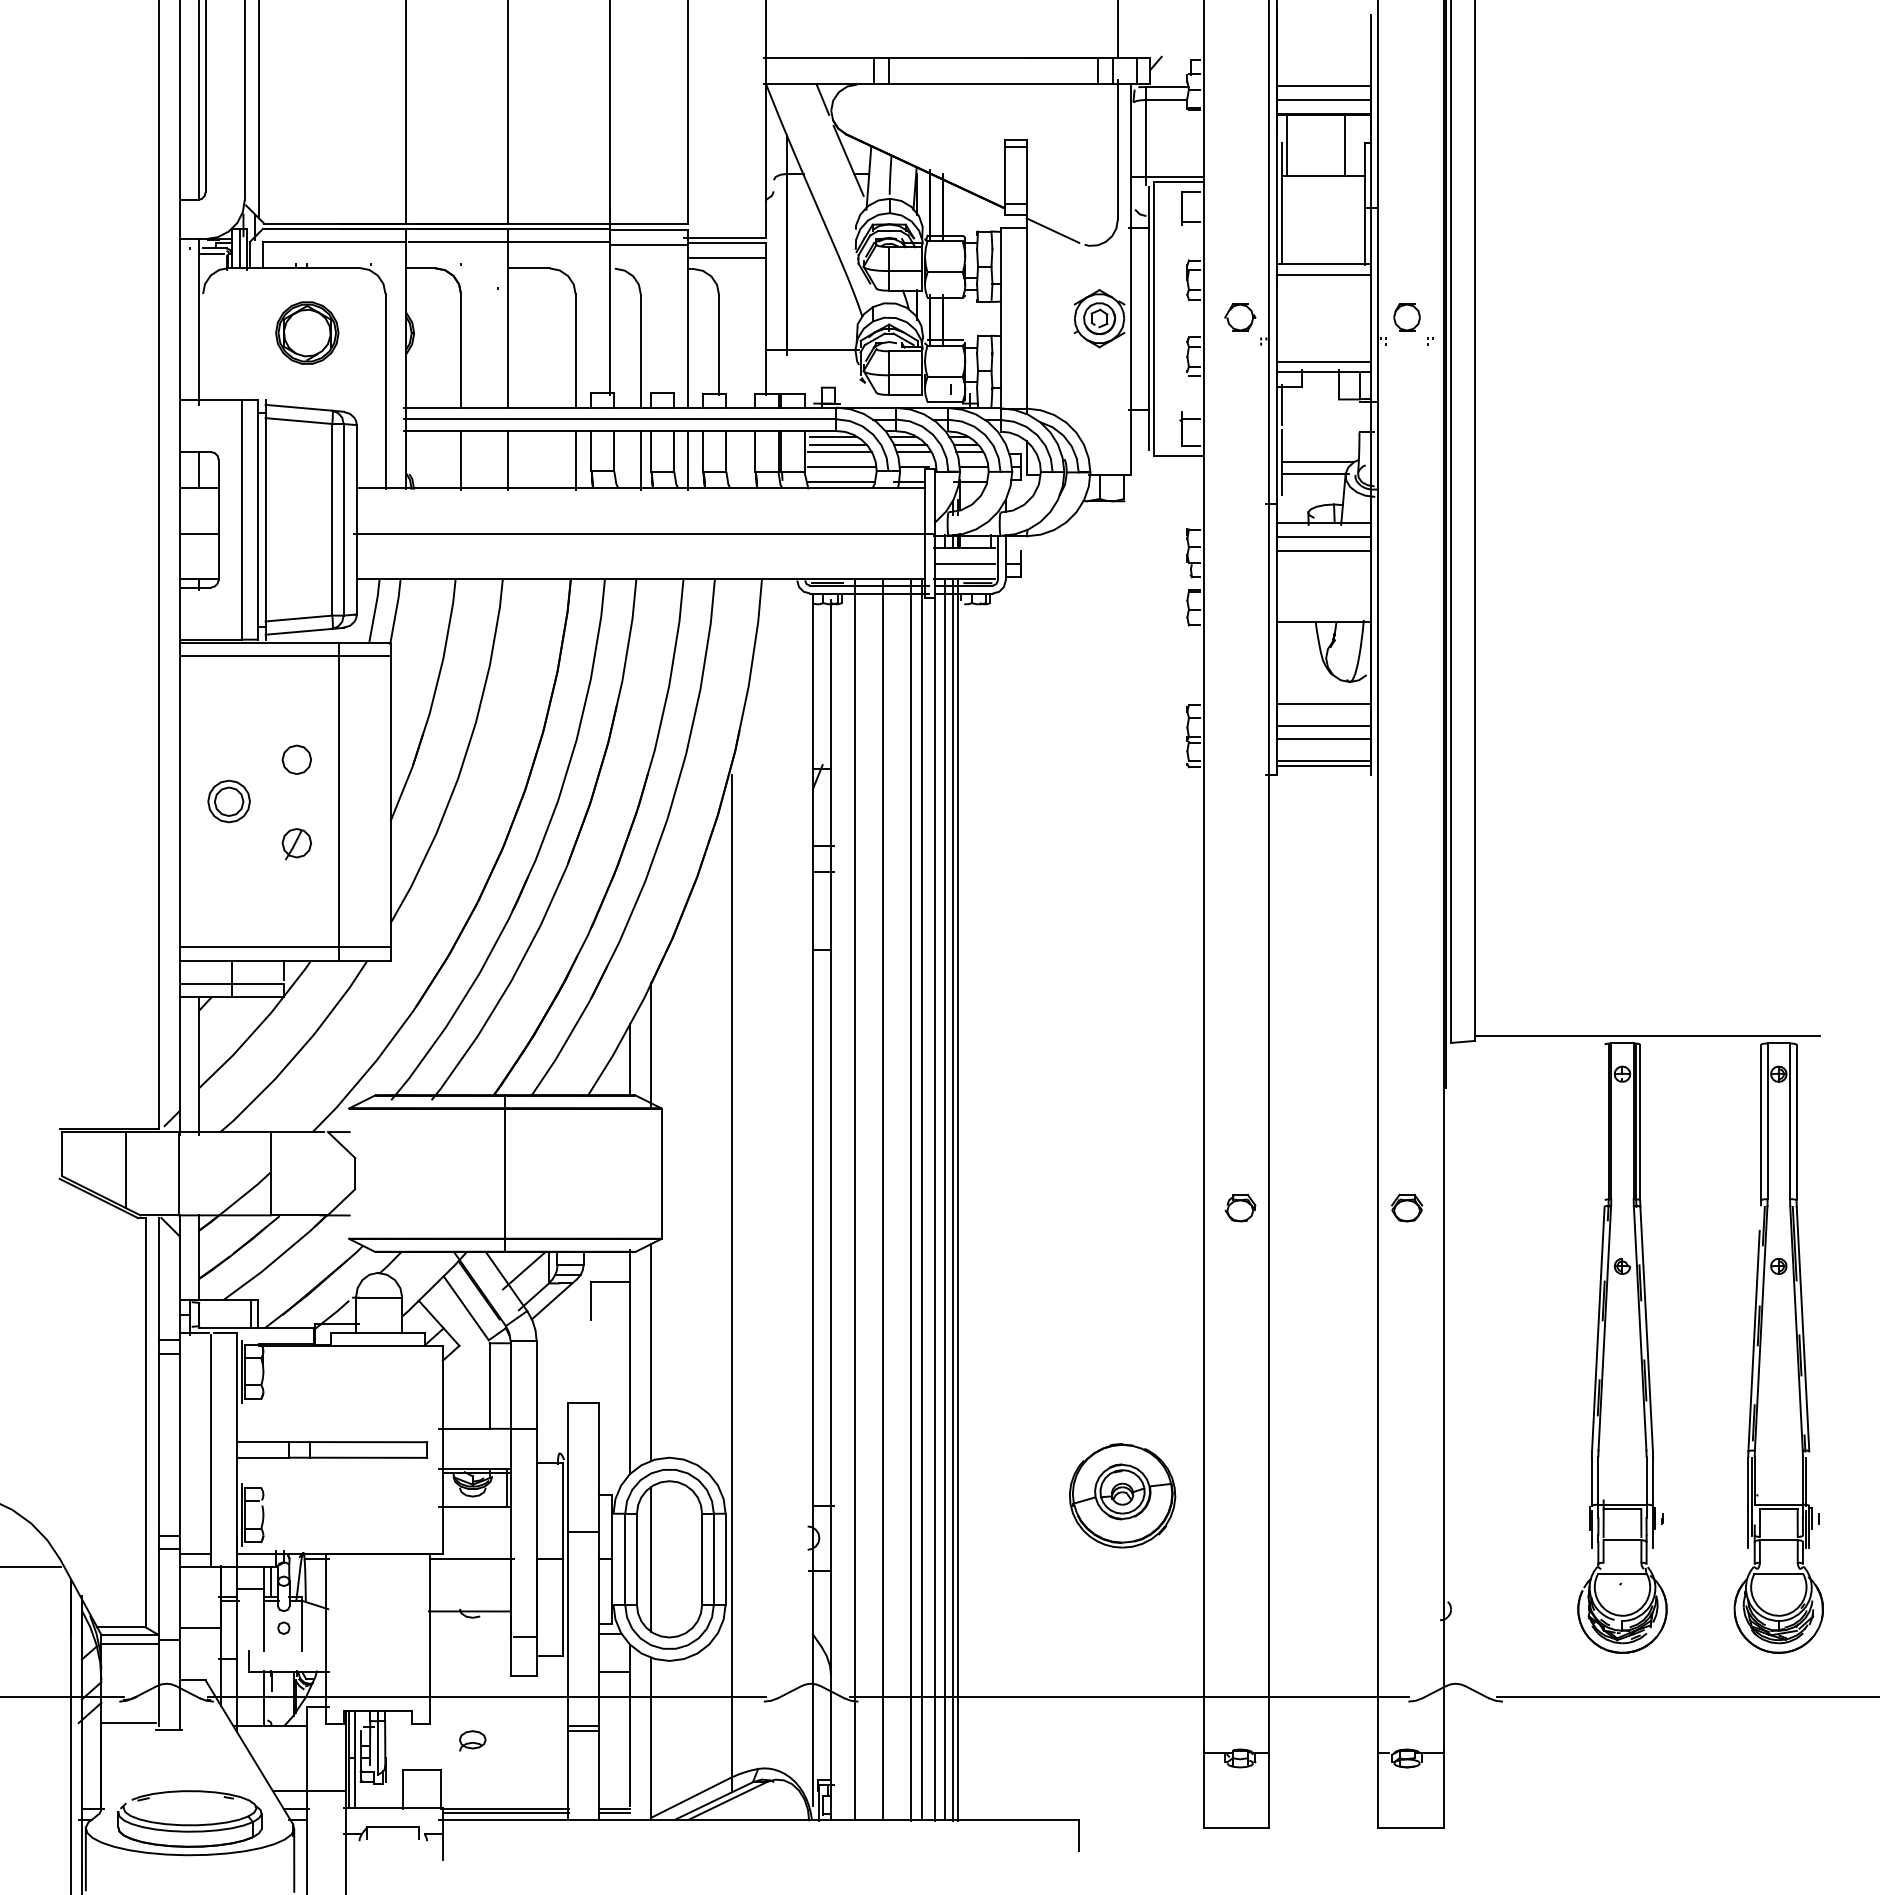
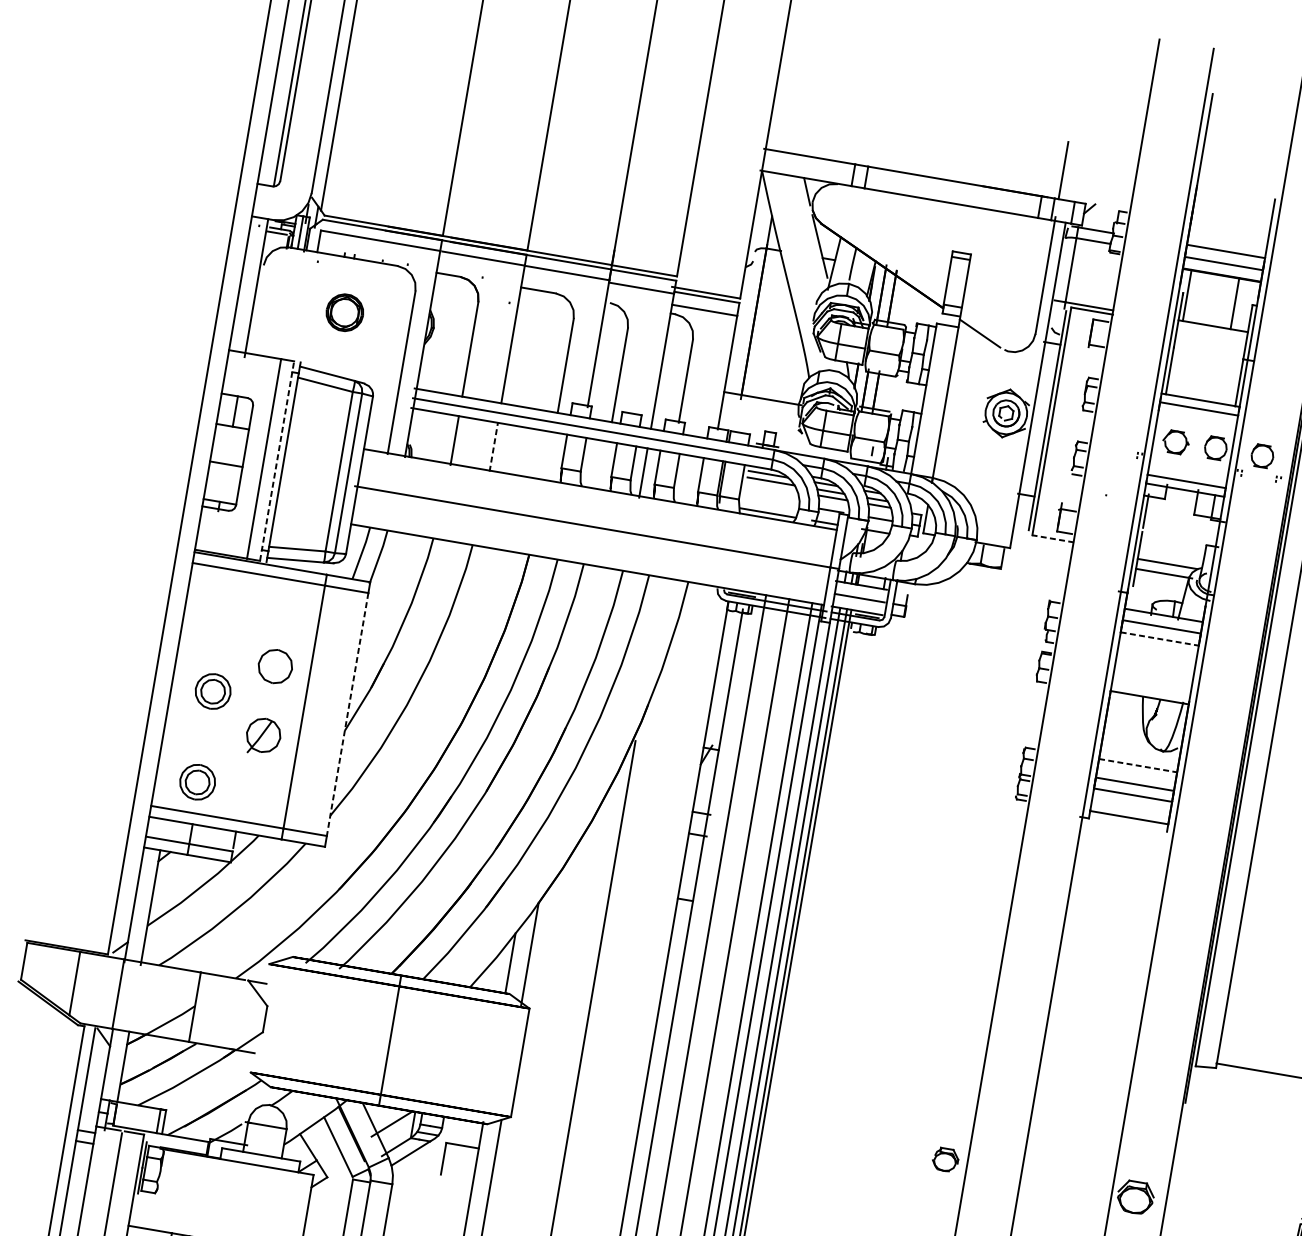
part: (1240, 317) -> (1176, 442), moved
part: (1350, 317) -> (1215, 448), added
part: (307, 332) -> (345, 312), size x0.7
line: (839, 451) -> (770, 487), removed
line: (1178, 455) -> (1052, 538), solid -> dashed
line: (507, 459) -> (493, 446), solid -> dashed
line: (575, 460) -> (549, 456), removed
line: (640, 460) -> (604, 466), removed
line: (841, 467) -> (770, 500), removed
line: (257, 519) -> (276, 460), solid -> dashed
line: (1323, 551) -> (1159, 639), solid -> dashed
line: (1323, 703) -> (1137, 765), solid -> dashed
part: (296, 759) -> (275, 666), size x1.4
line: (1323, 761) -> (1129, 813), removed
line: (390, 801) -> (347, 714), solid -> dashed
part: (296, 844) -> (263, 736), size x1.4
part: (228, 910) -> (197, 782), added
part: (1407, 1207) -> (1136, 1197), size x1.4
part: (1240, 1208) -> (945, 1160), moved

